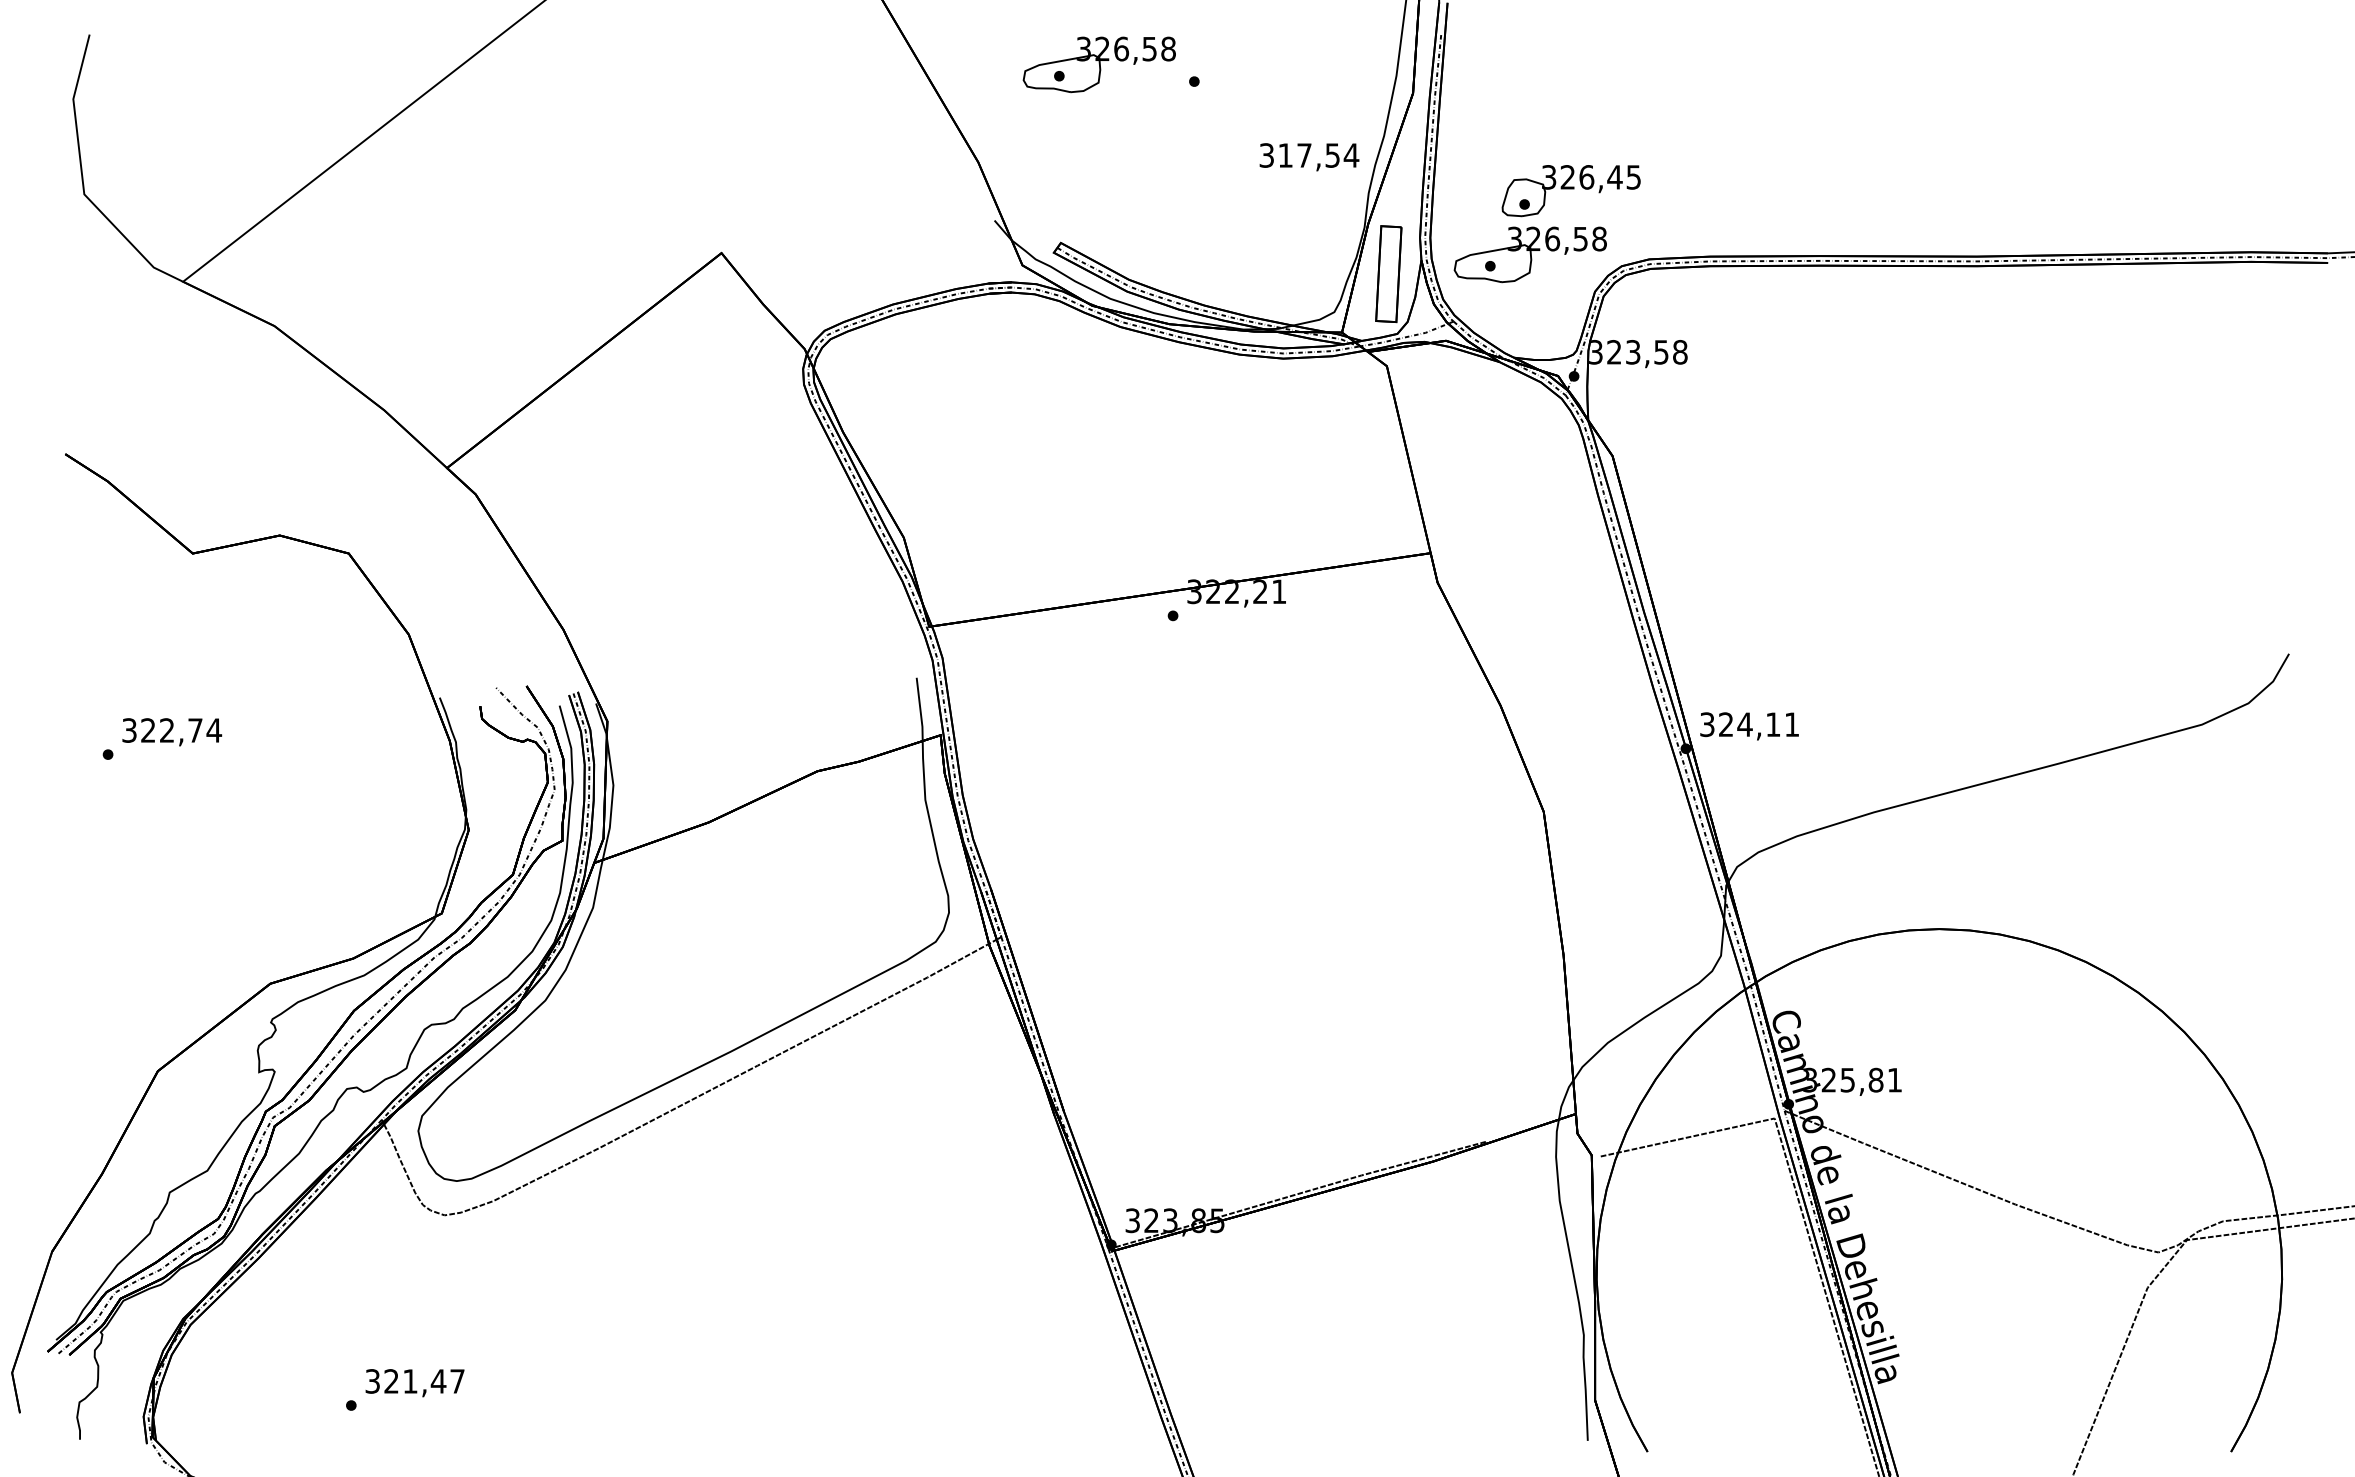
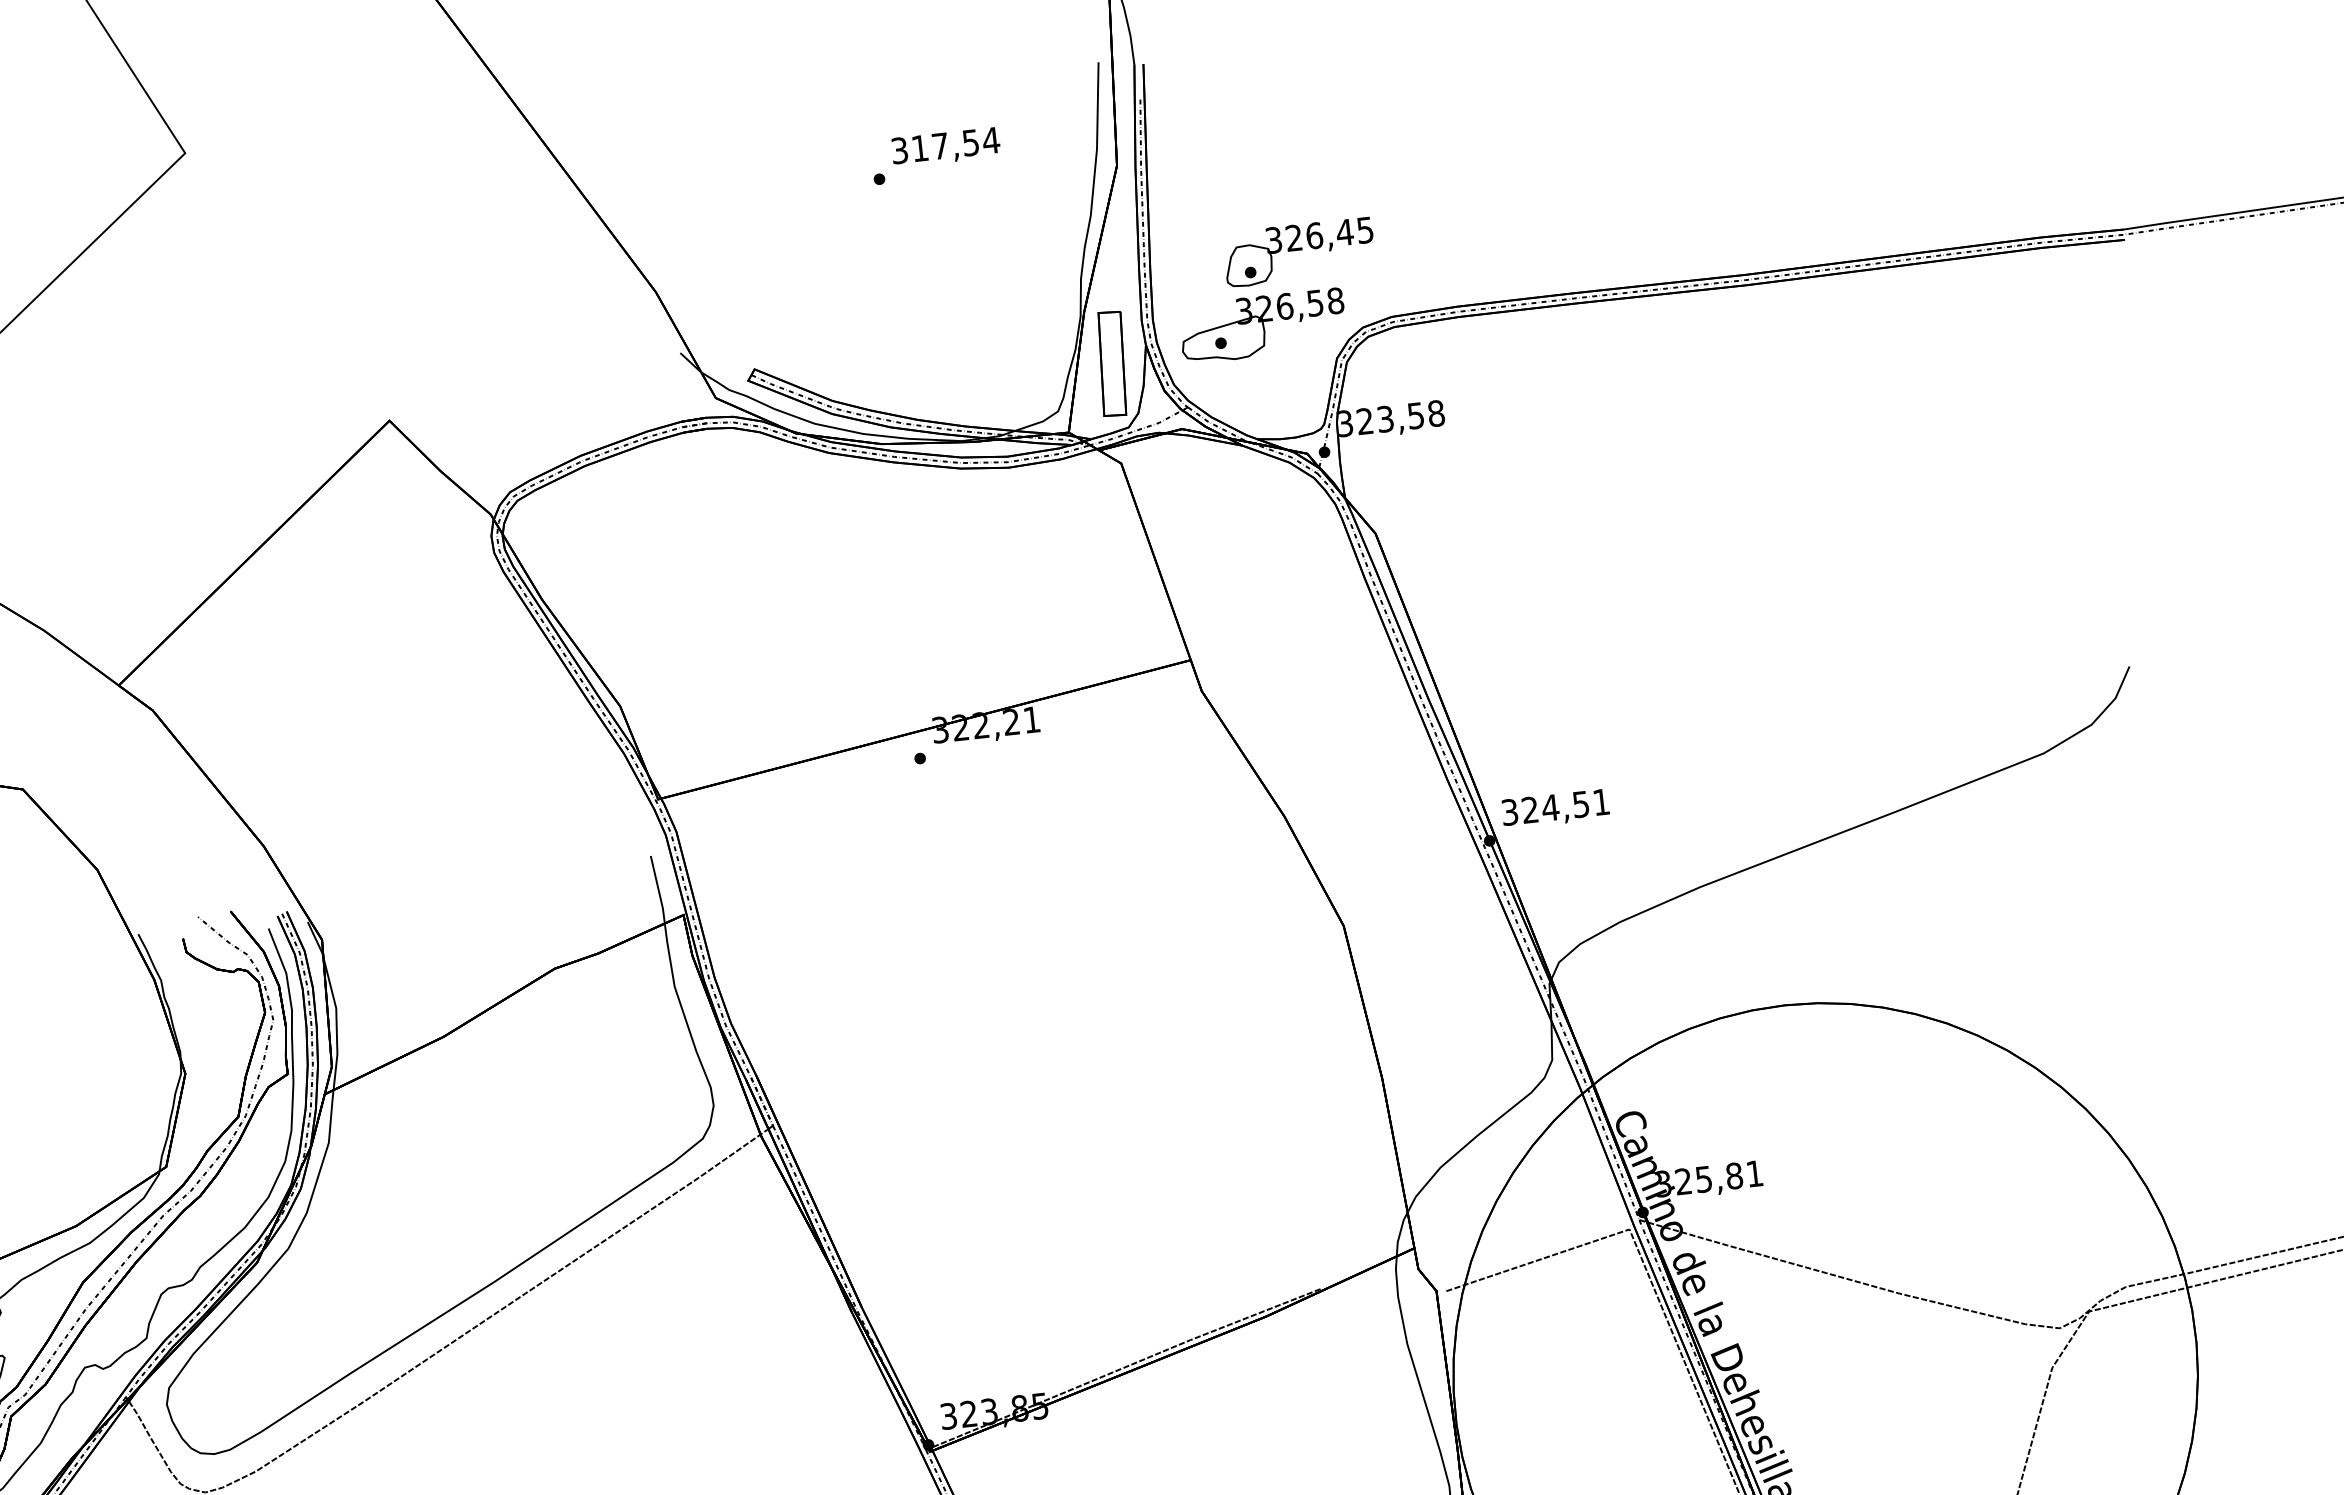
part: (1098, 64) -> (773, 172), removed
text: (1309, 157) -> (946, 147), moved
text: (1773, 724) -> (1581, 804), 324,11 -> 324,51

